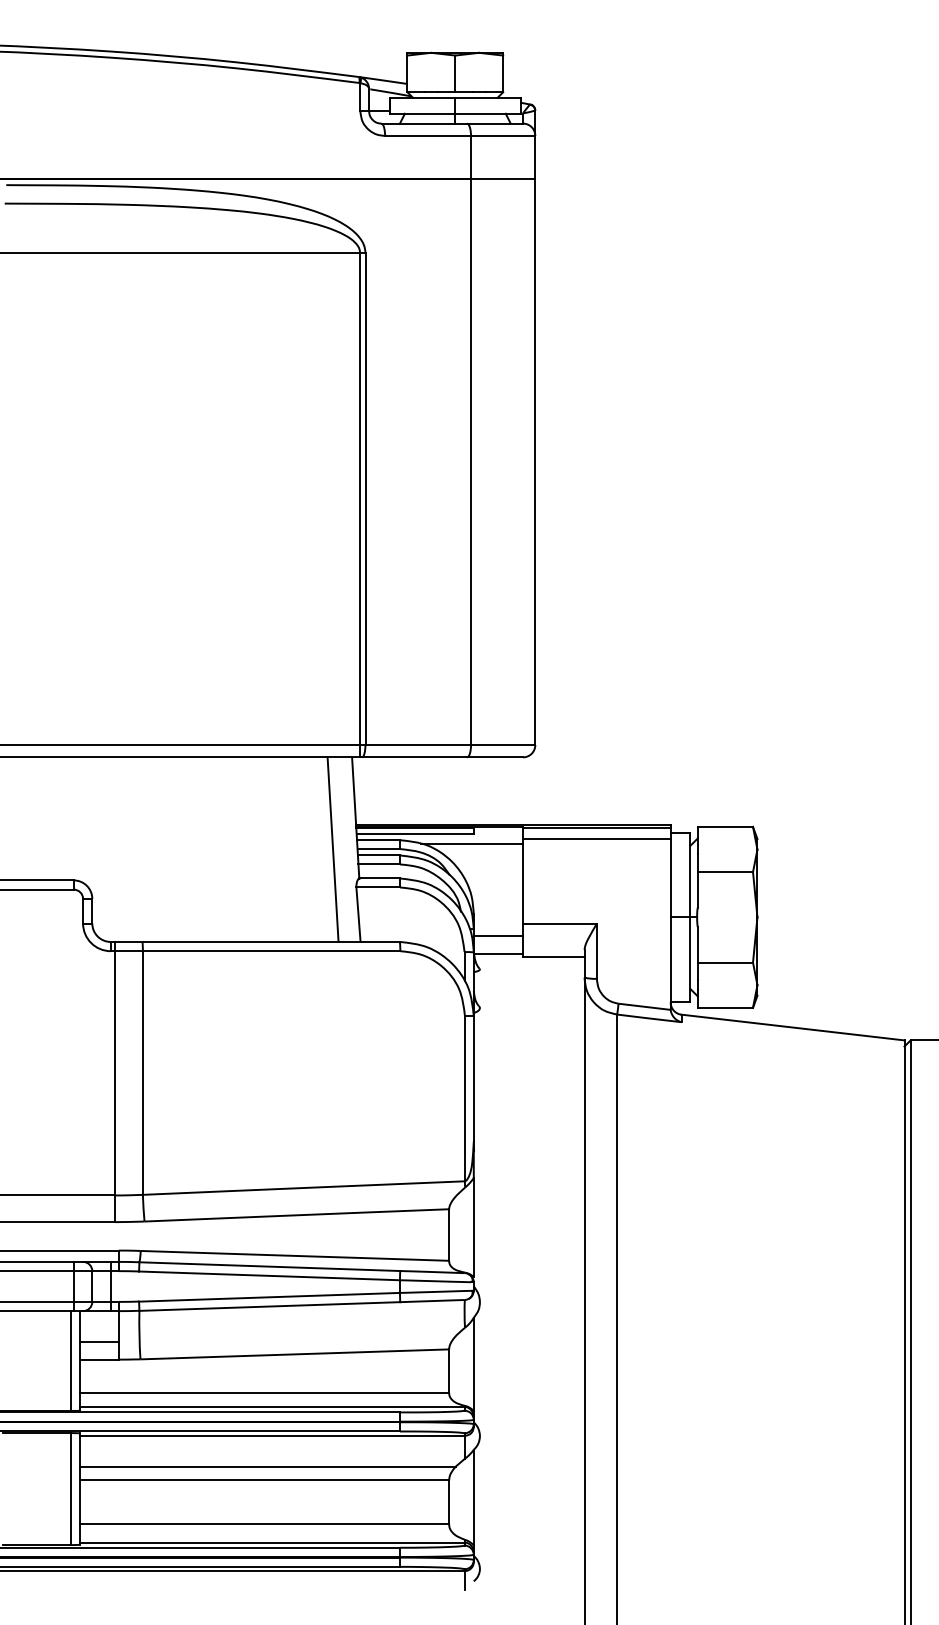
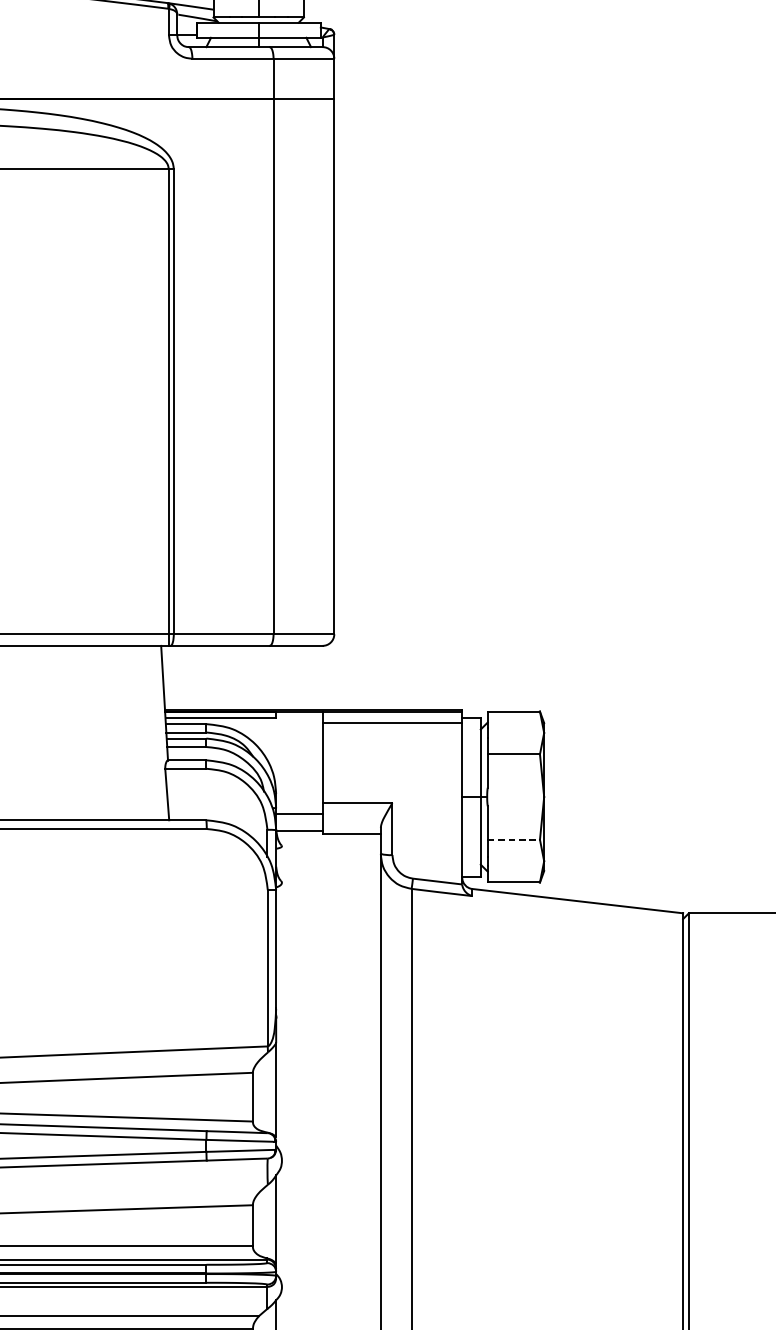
line: (471, 844) -> (274, 728), removed
line: (332, 849) -> (142, 732), removed
line: (725, 962) -> (513, 839), solid -> dashed

